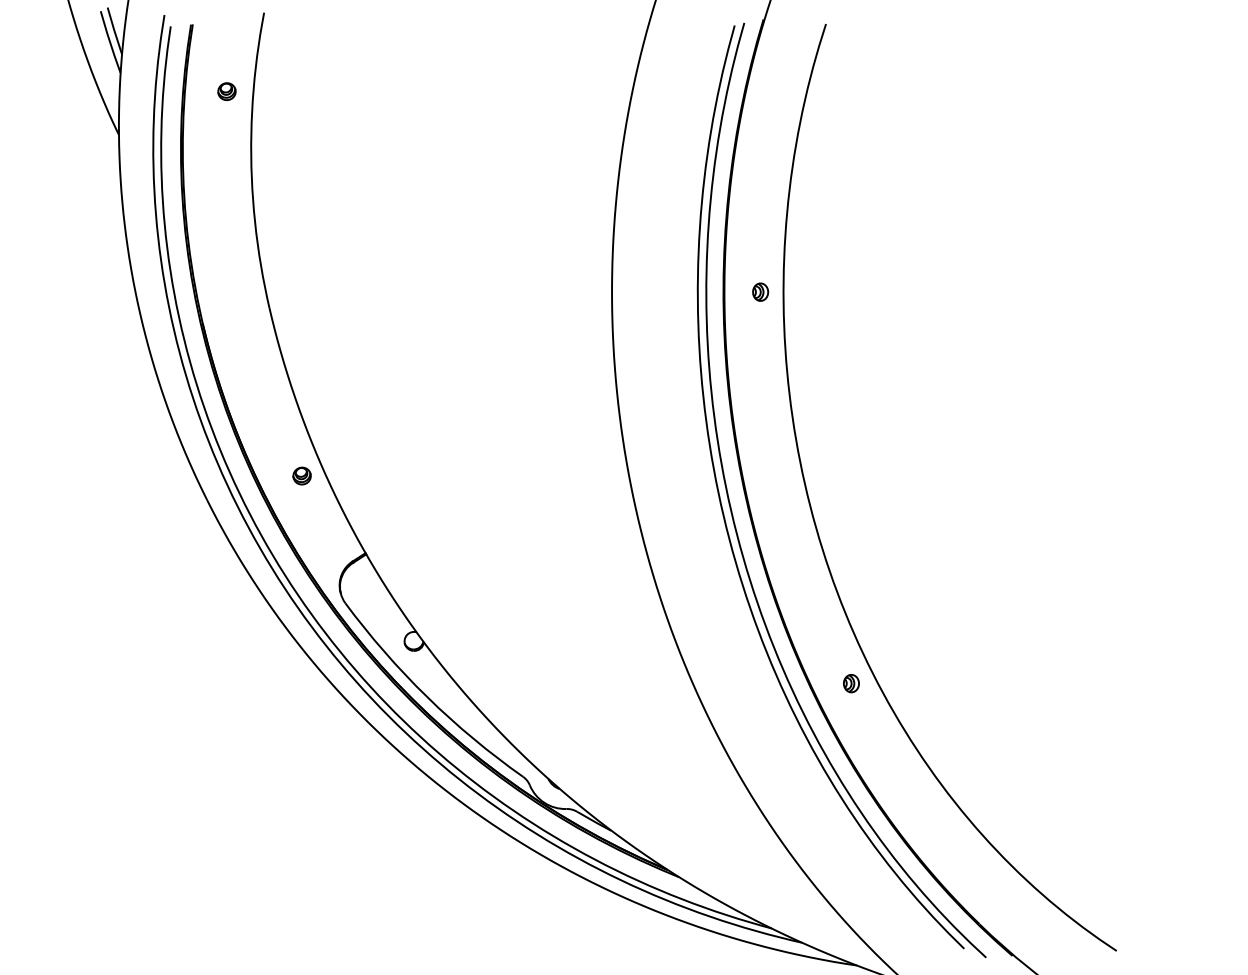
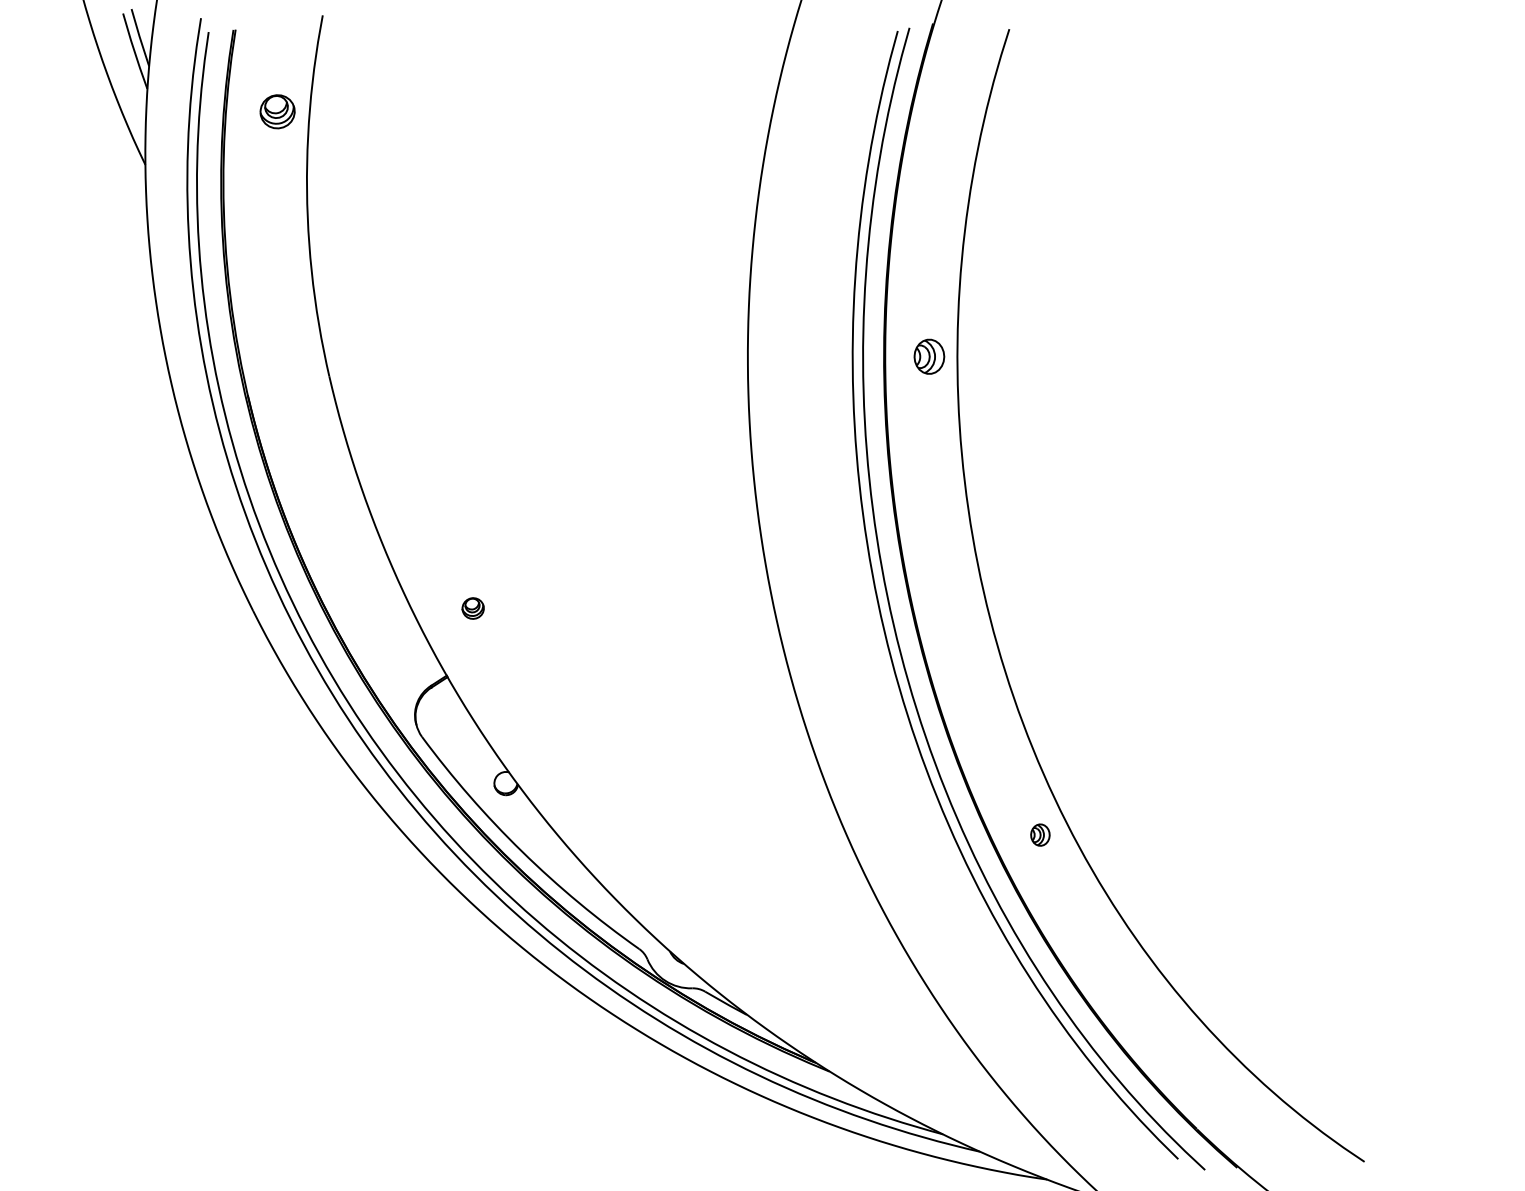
part: (226, 91) -> (276, 111), size x1.6
part: (760, 291) -> (929, 356), size x1.6
part: (301, 476) -> (472, 608), moved

